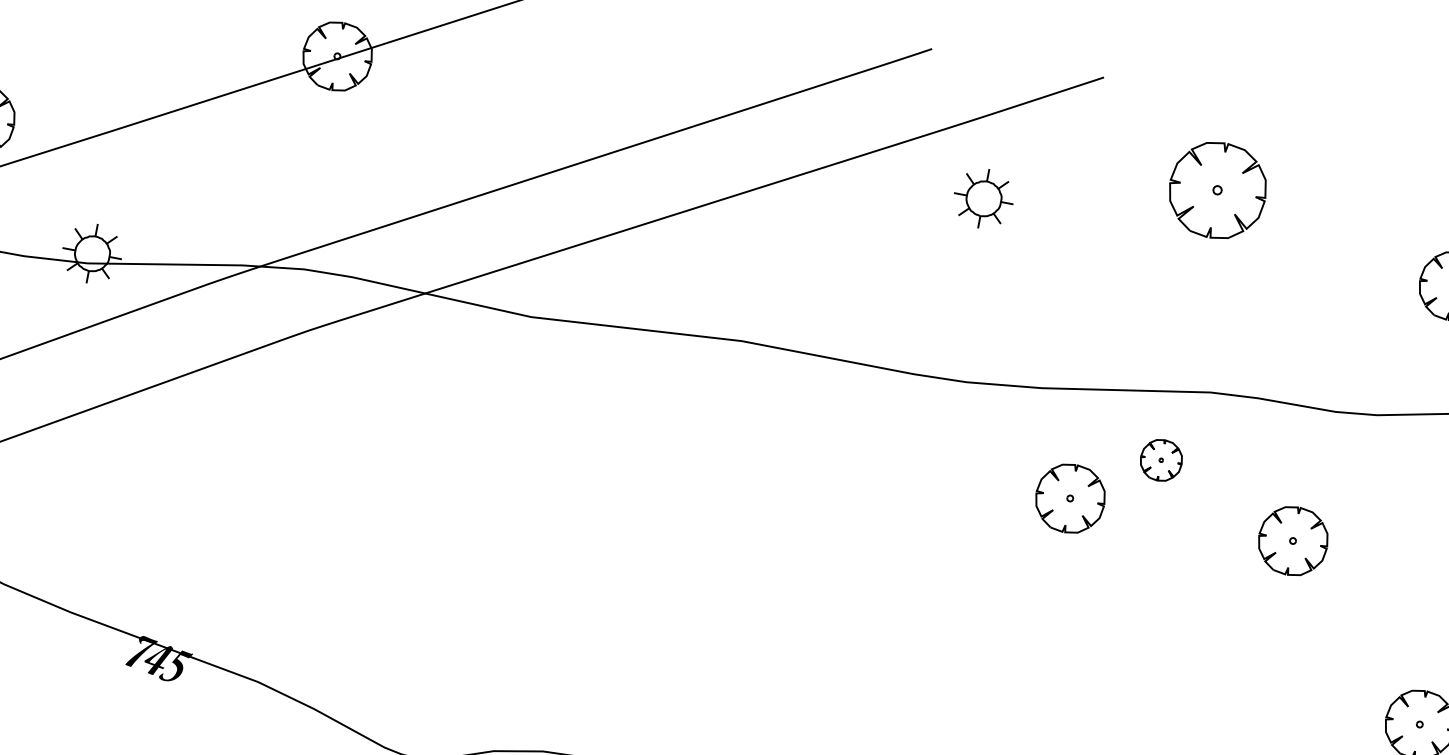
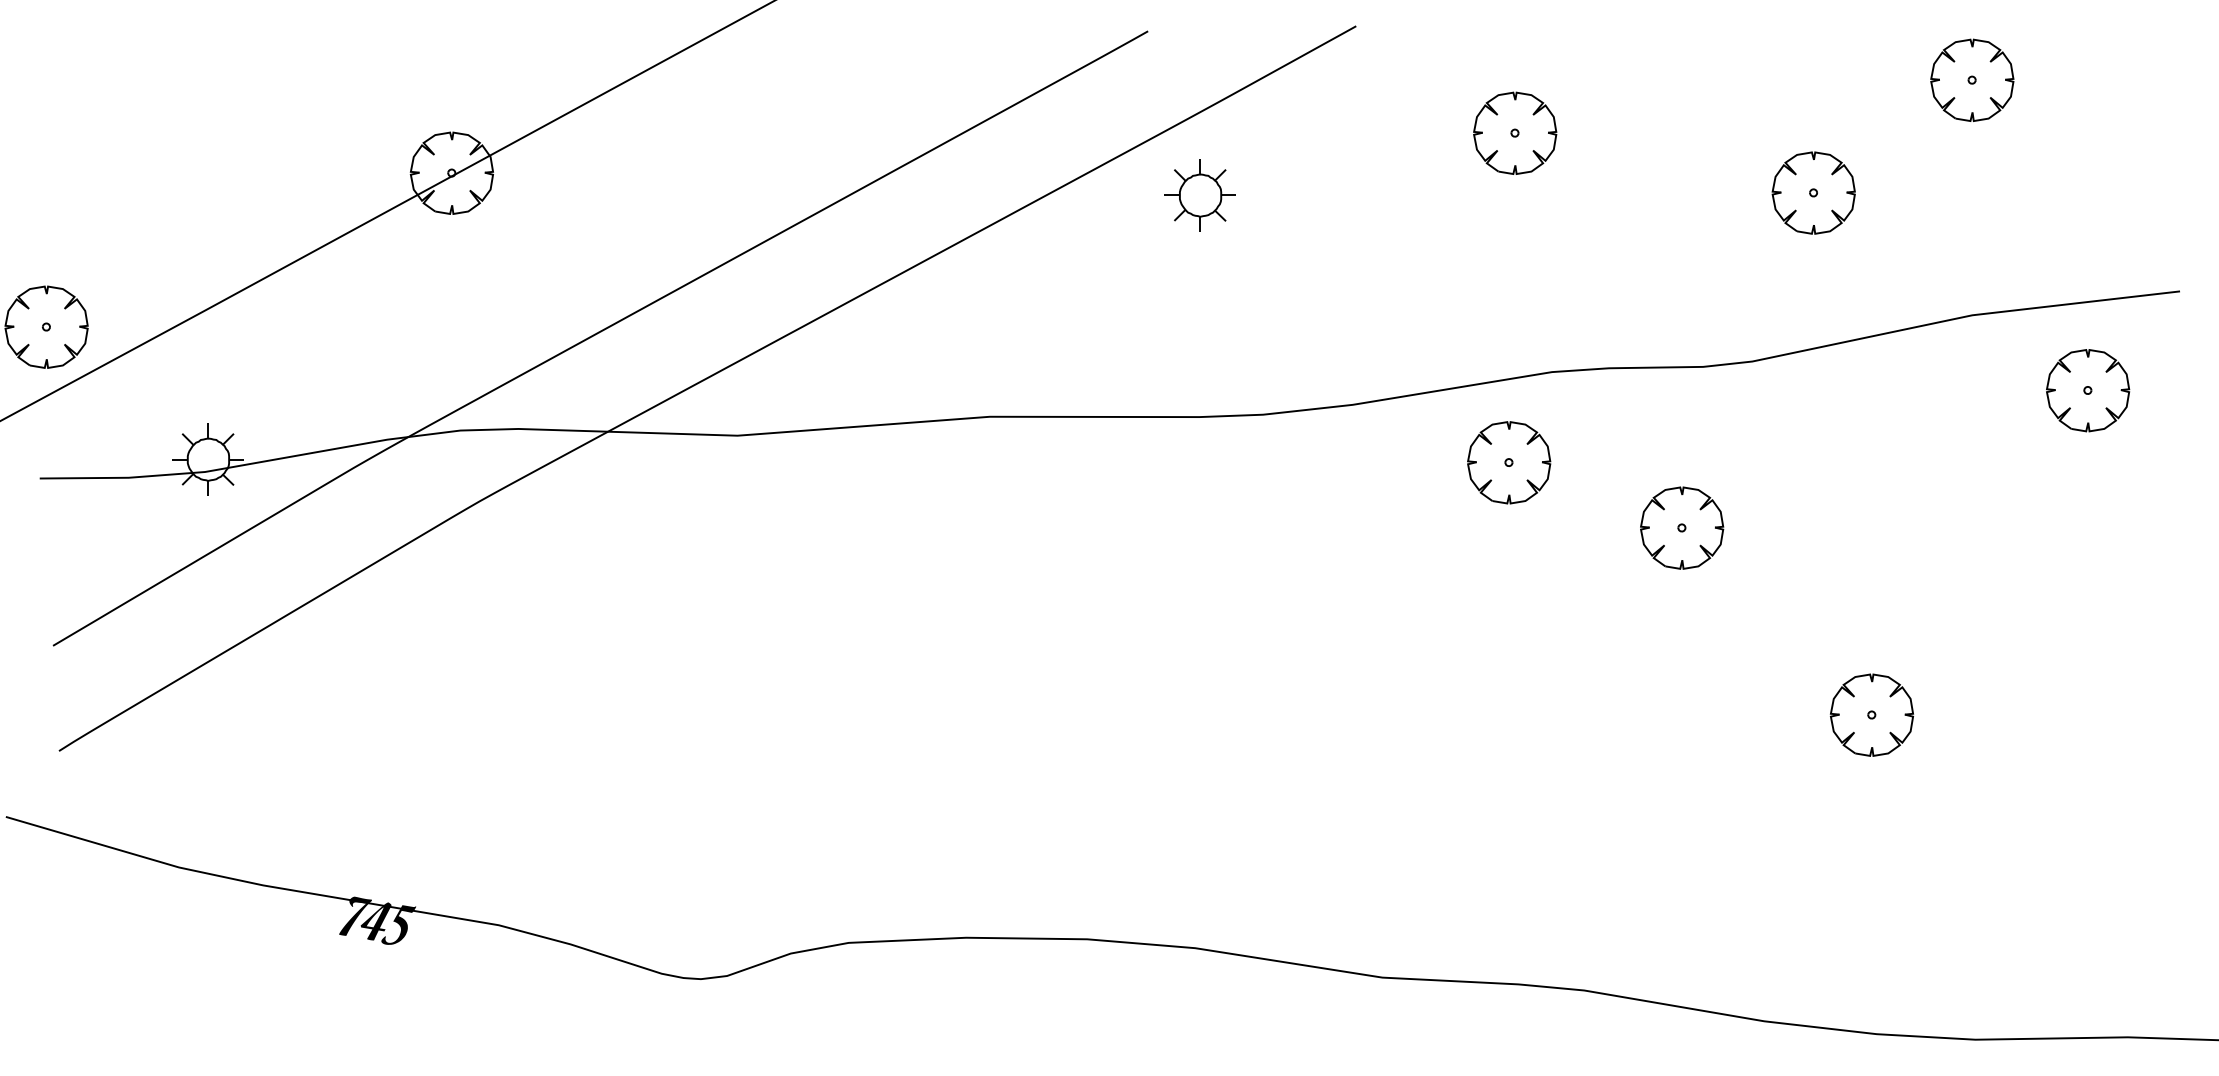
part: (1218, 189) -> (1515, 132), size x0.71
part: (983, 198) -> (1199, 195), moved
part: (1161, 460) -> (1509, 462), size x1.67
part: (1070, 498) -> (1411, 527), removed

